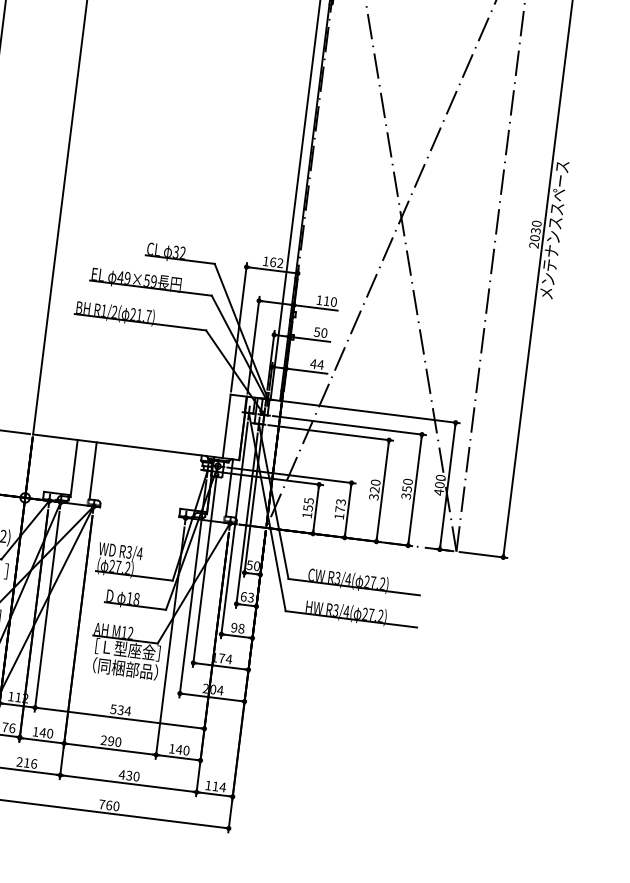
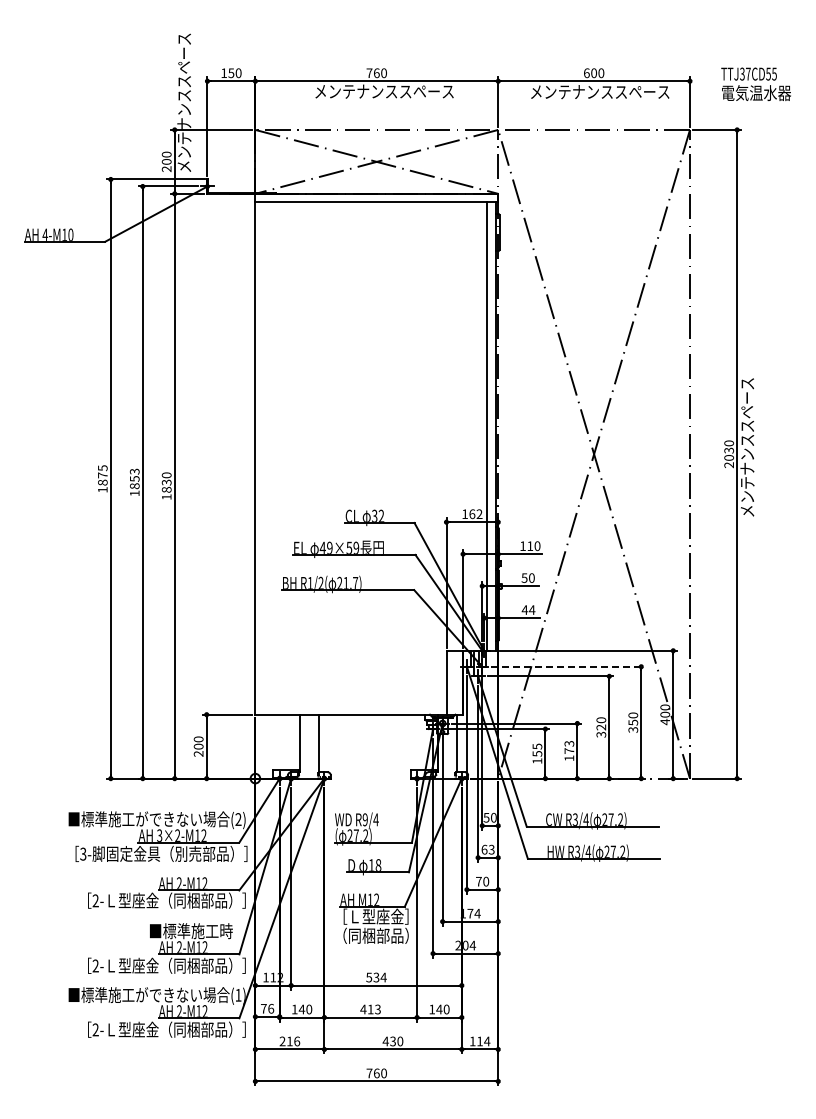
line: (349, 425) -> (568, 666), solid -> dashed
text: (128, 551) -> (364, 819), R3/4 -> R9/4
text: (237, 628) -> (482, 881), 98 -> 70
text: (110, 741) -> (370, 1009), 290 -> 413

